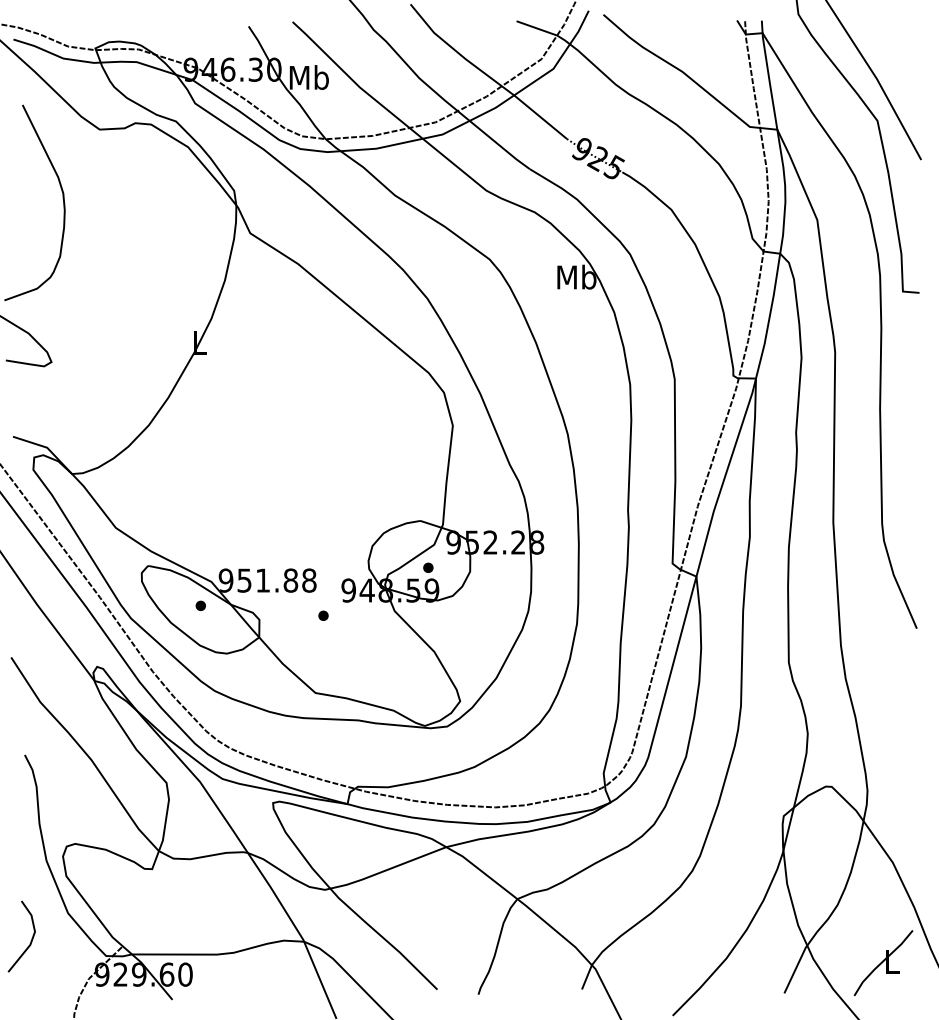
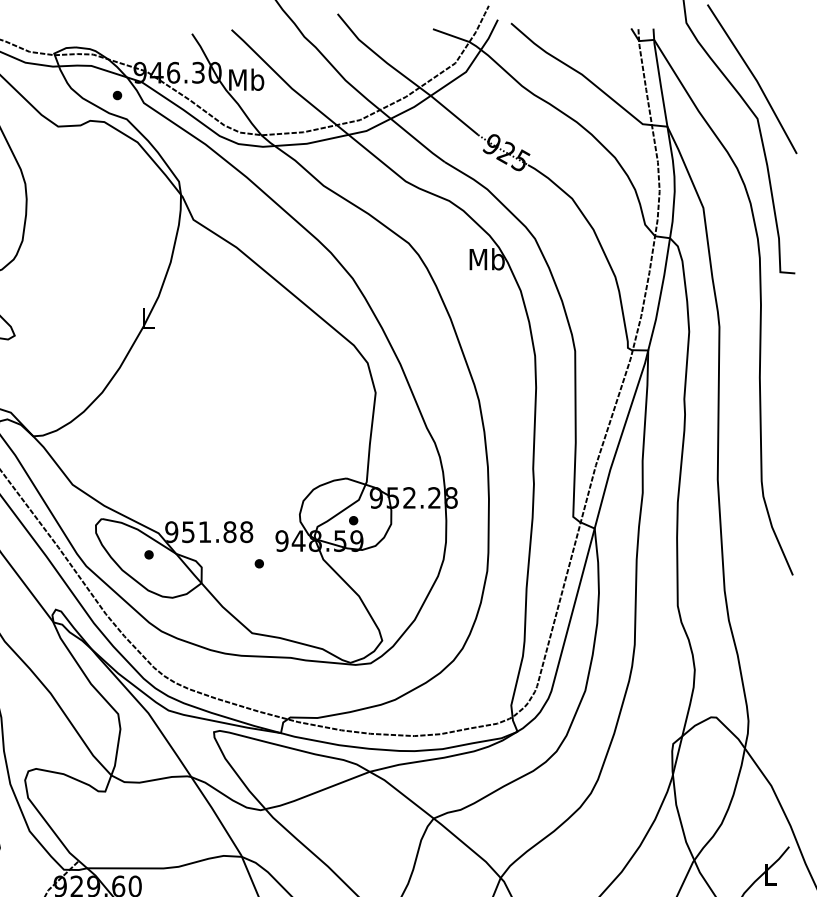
part: (165, 94) -> (117, 95), added

